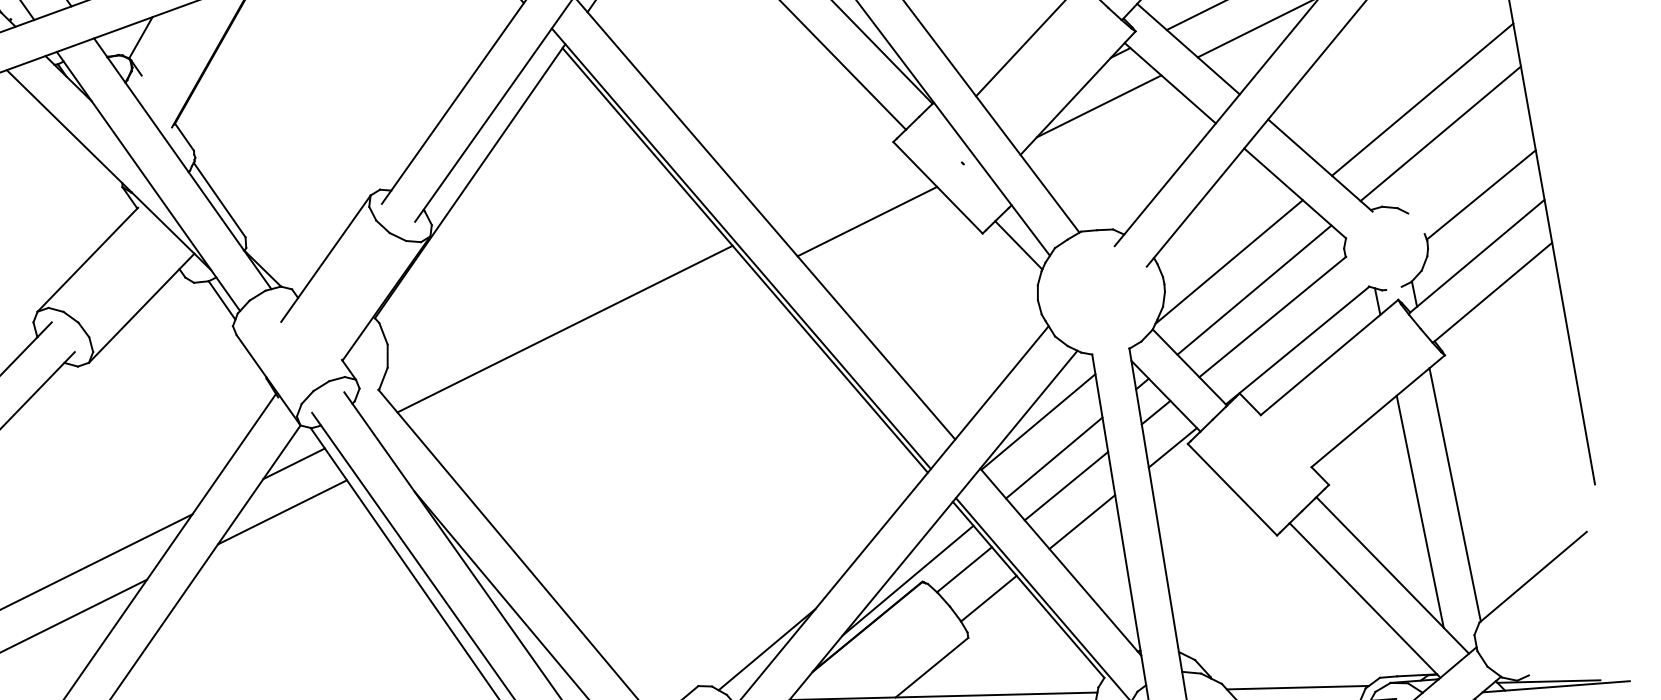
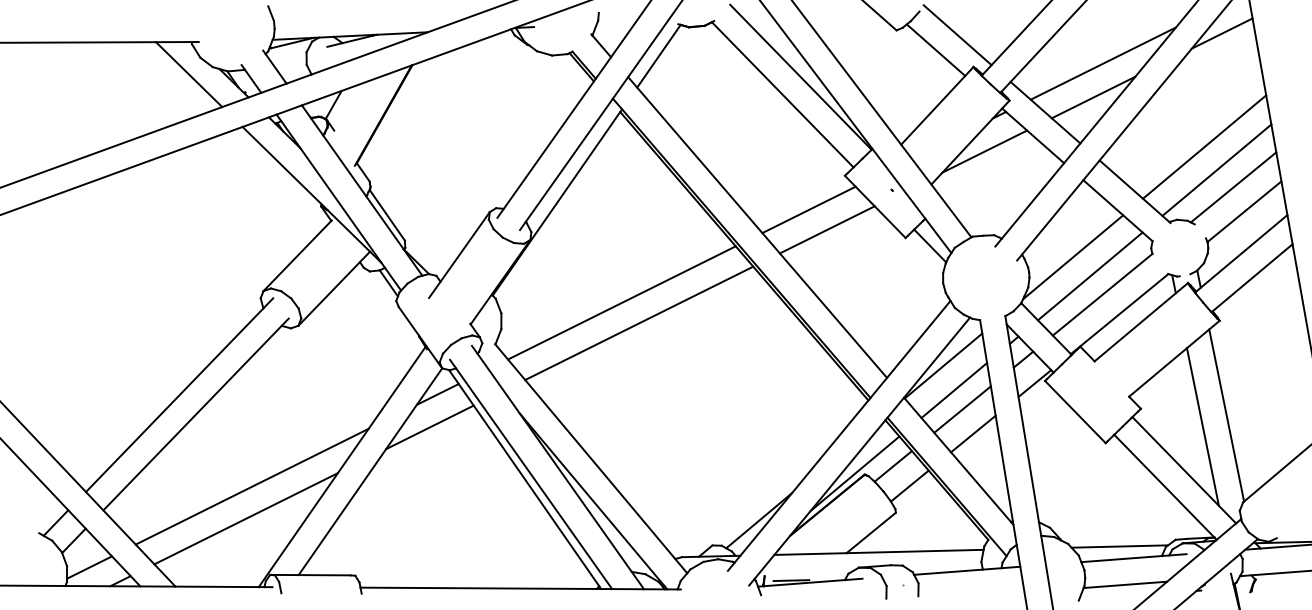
line: (1465, 159) -> (1233, 187), added
line: (839, 191) -> (808, 209), added
line: (590, 359) -> (639, 323), added

